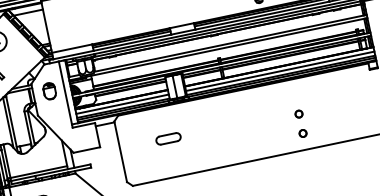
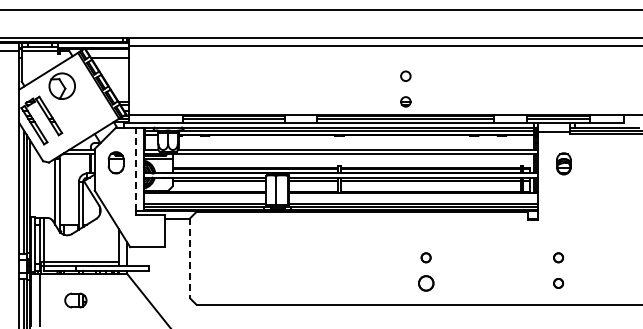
line: (280, 71) -> (413, 198), removed
line: (65, 93) -> (135, 169), solid -> dashed
line: (122, 104) -> (204, 198), removed
circle: (302, 133) -> (425, 283), size x1.6
part: (168, 138) -> (254, 254), removed
line: (120, 151) -> (190, 258), solid -> dashed

